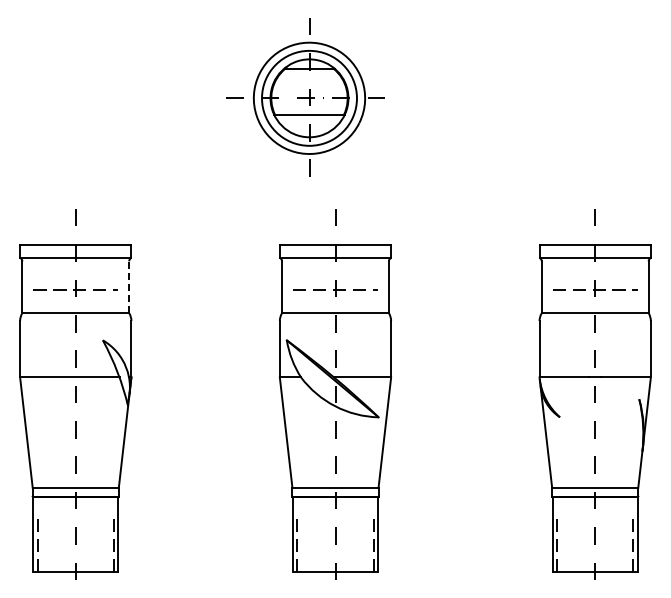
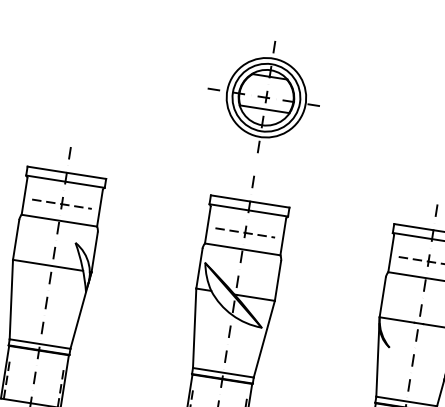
part: (305, 97) -> (263, 96), moved
line: (129, 287) -> (100, 208), dashed -> solid

